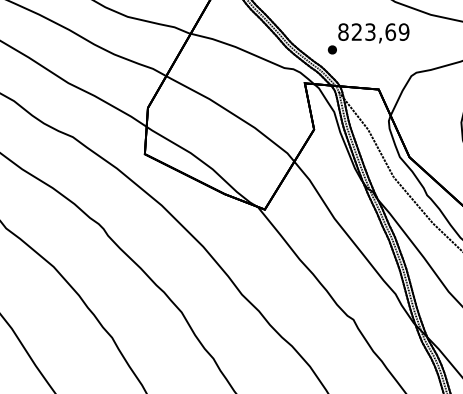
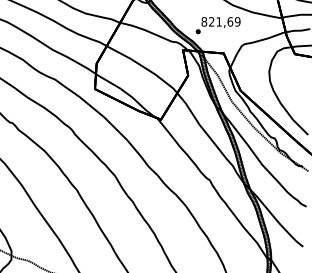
text: (369, 31) -> (218, 21), 823,69 -> 821,69

